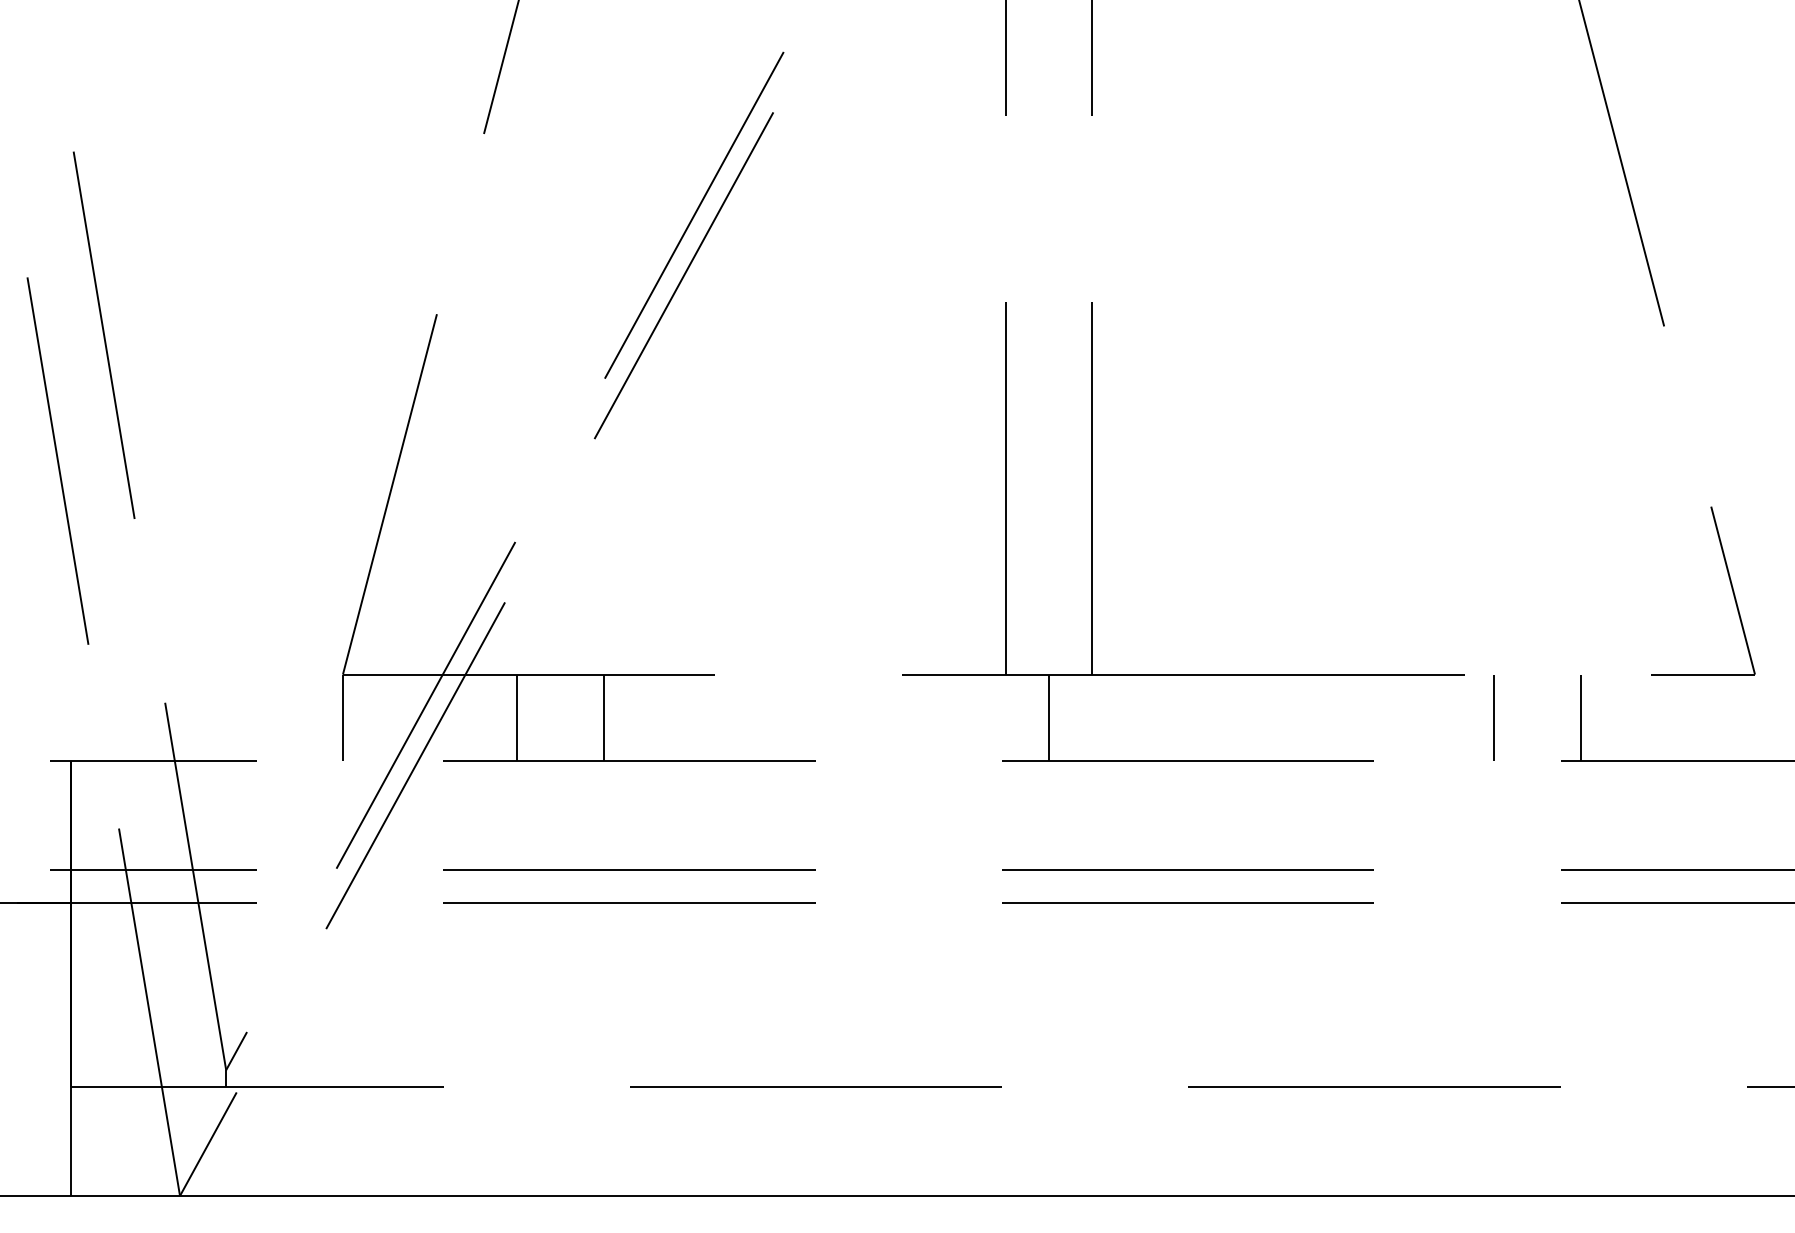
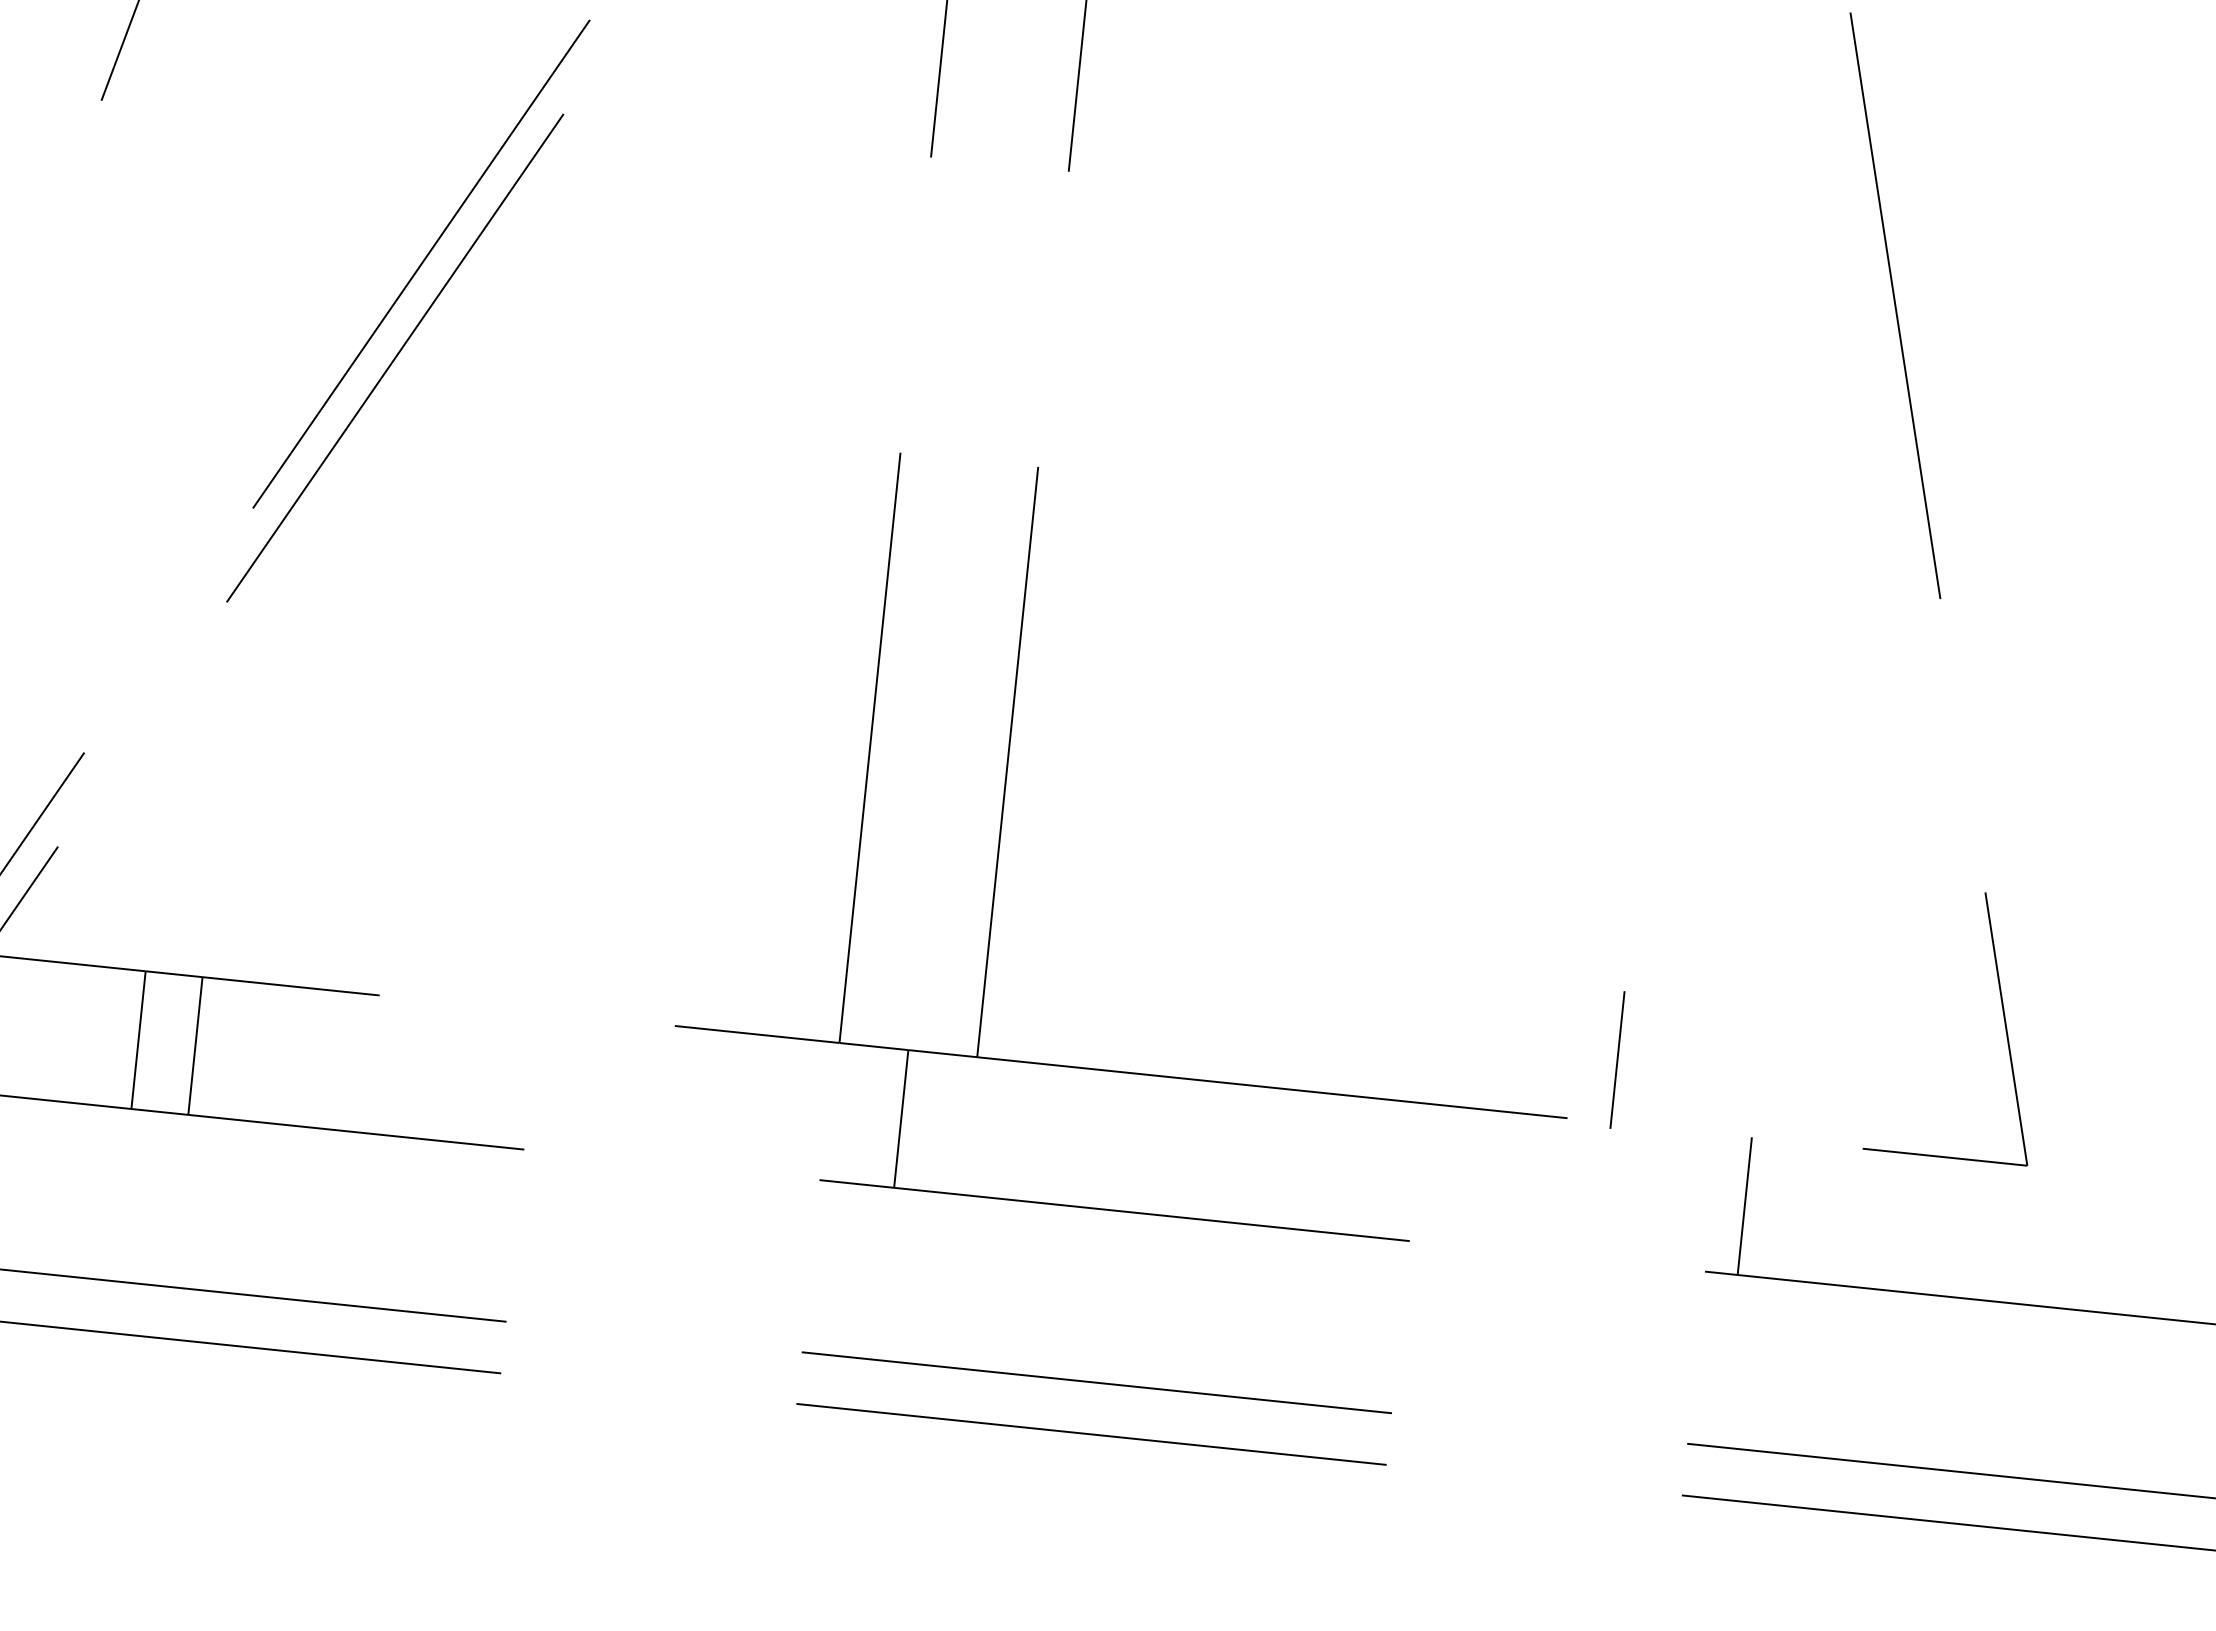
line: (516, 717) -> (138, 1039), moved
line: (1493, 717) -> (1616, 1059), moved

